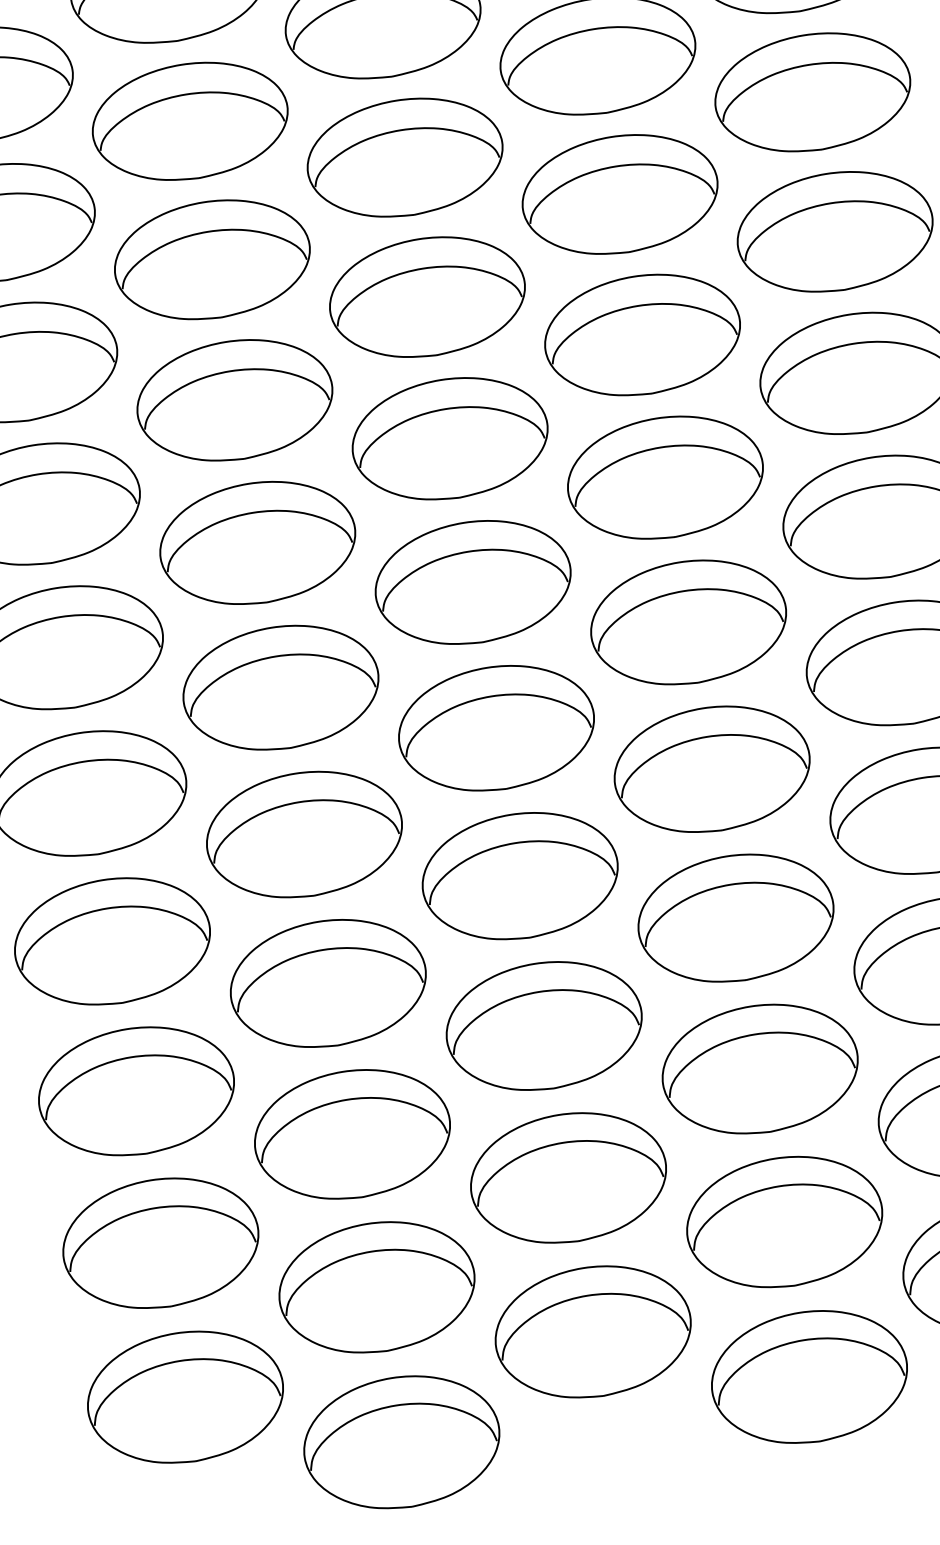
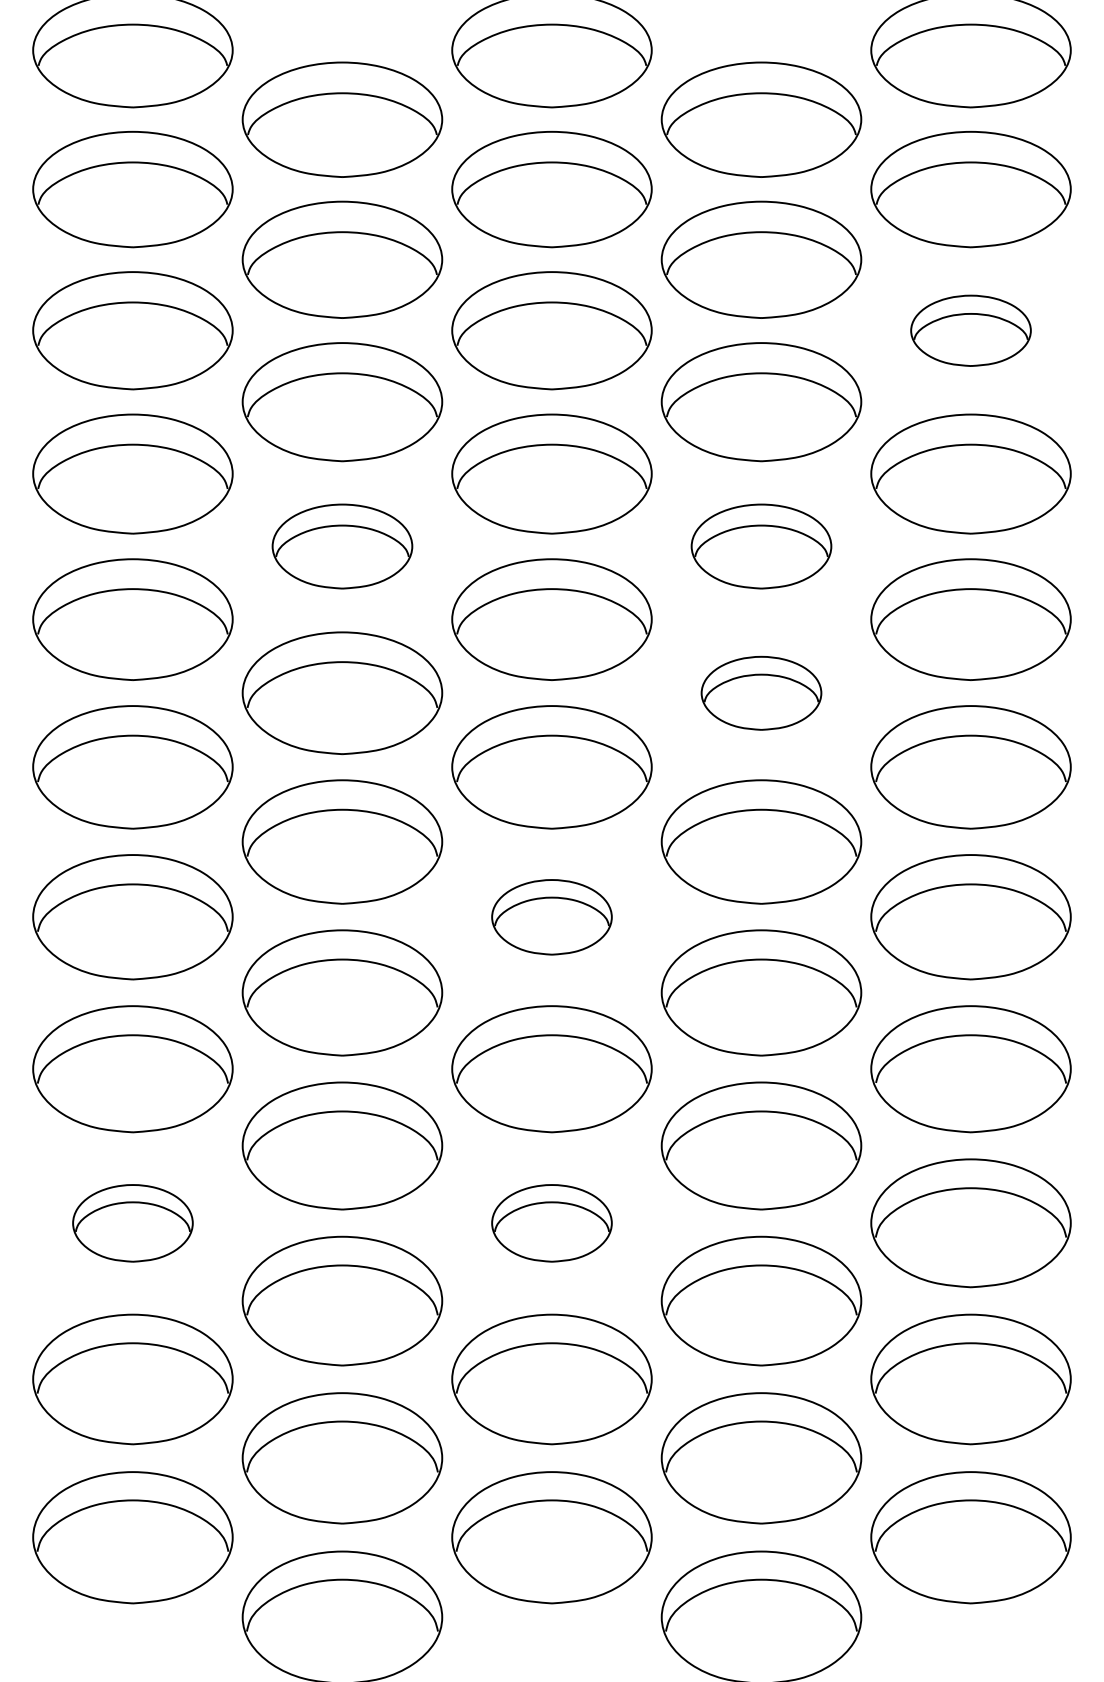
part: (812, 92) -> (970, 330), size x0.6
part: (642, 335) -> (761, 546), size x0.7
part: (234, 400) -> (342, 546), size x0.7
part: (665, 478) -> (761, 693), size x0.6
part: (496, 728) -> (551, 917), size x0.6
part: (543, 1026) -> (551, 1223), size x0.6
part: (136, 1091) -> (132, 1223), size x0.6

